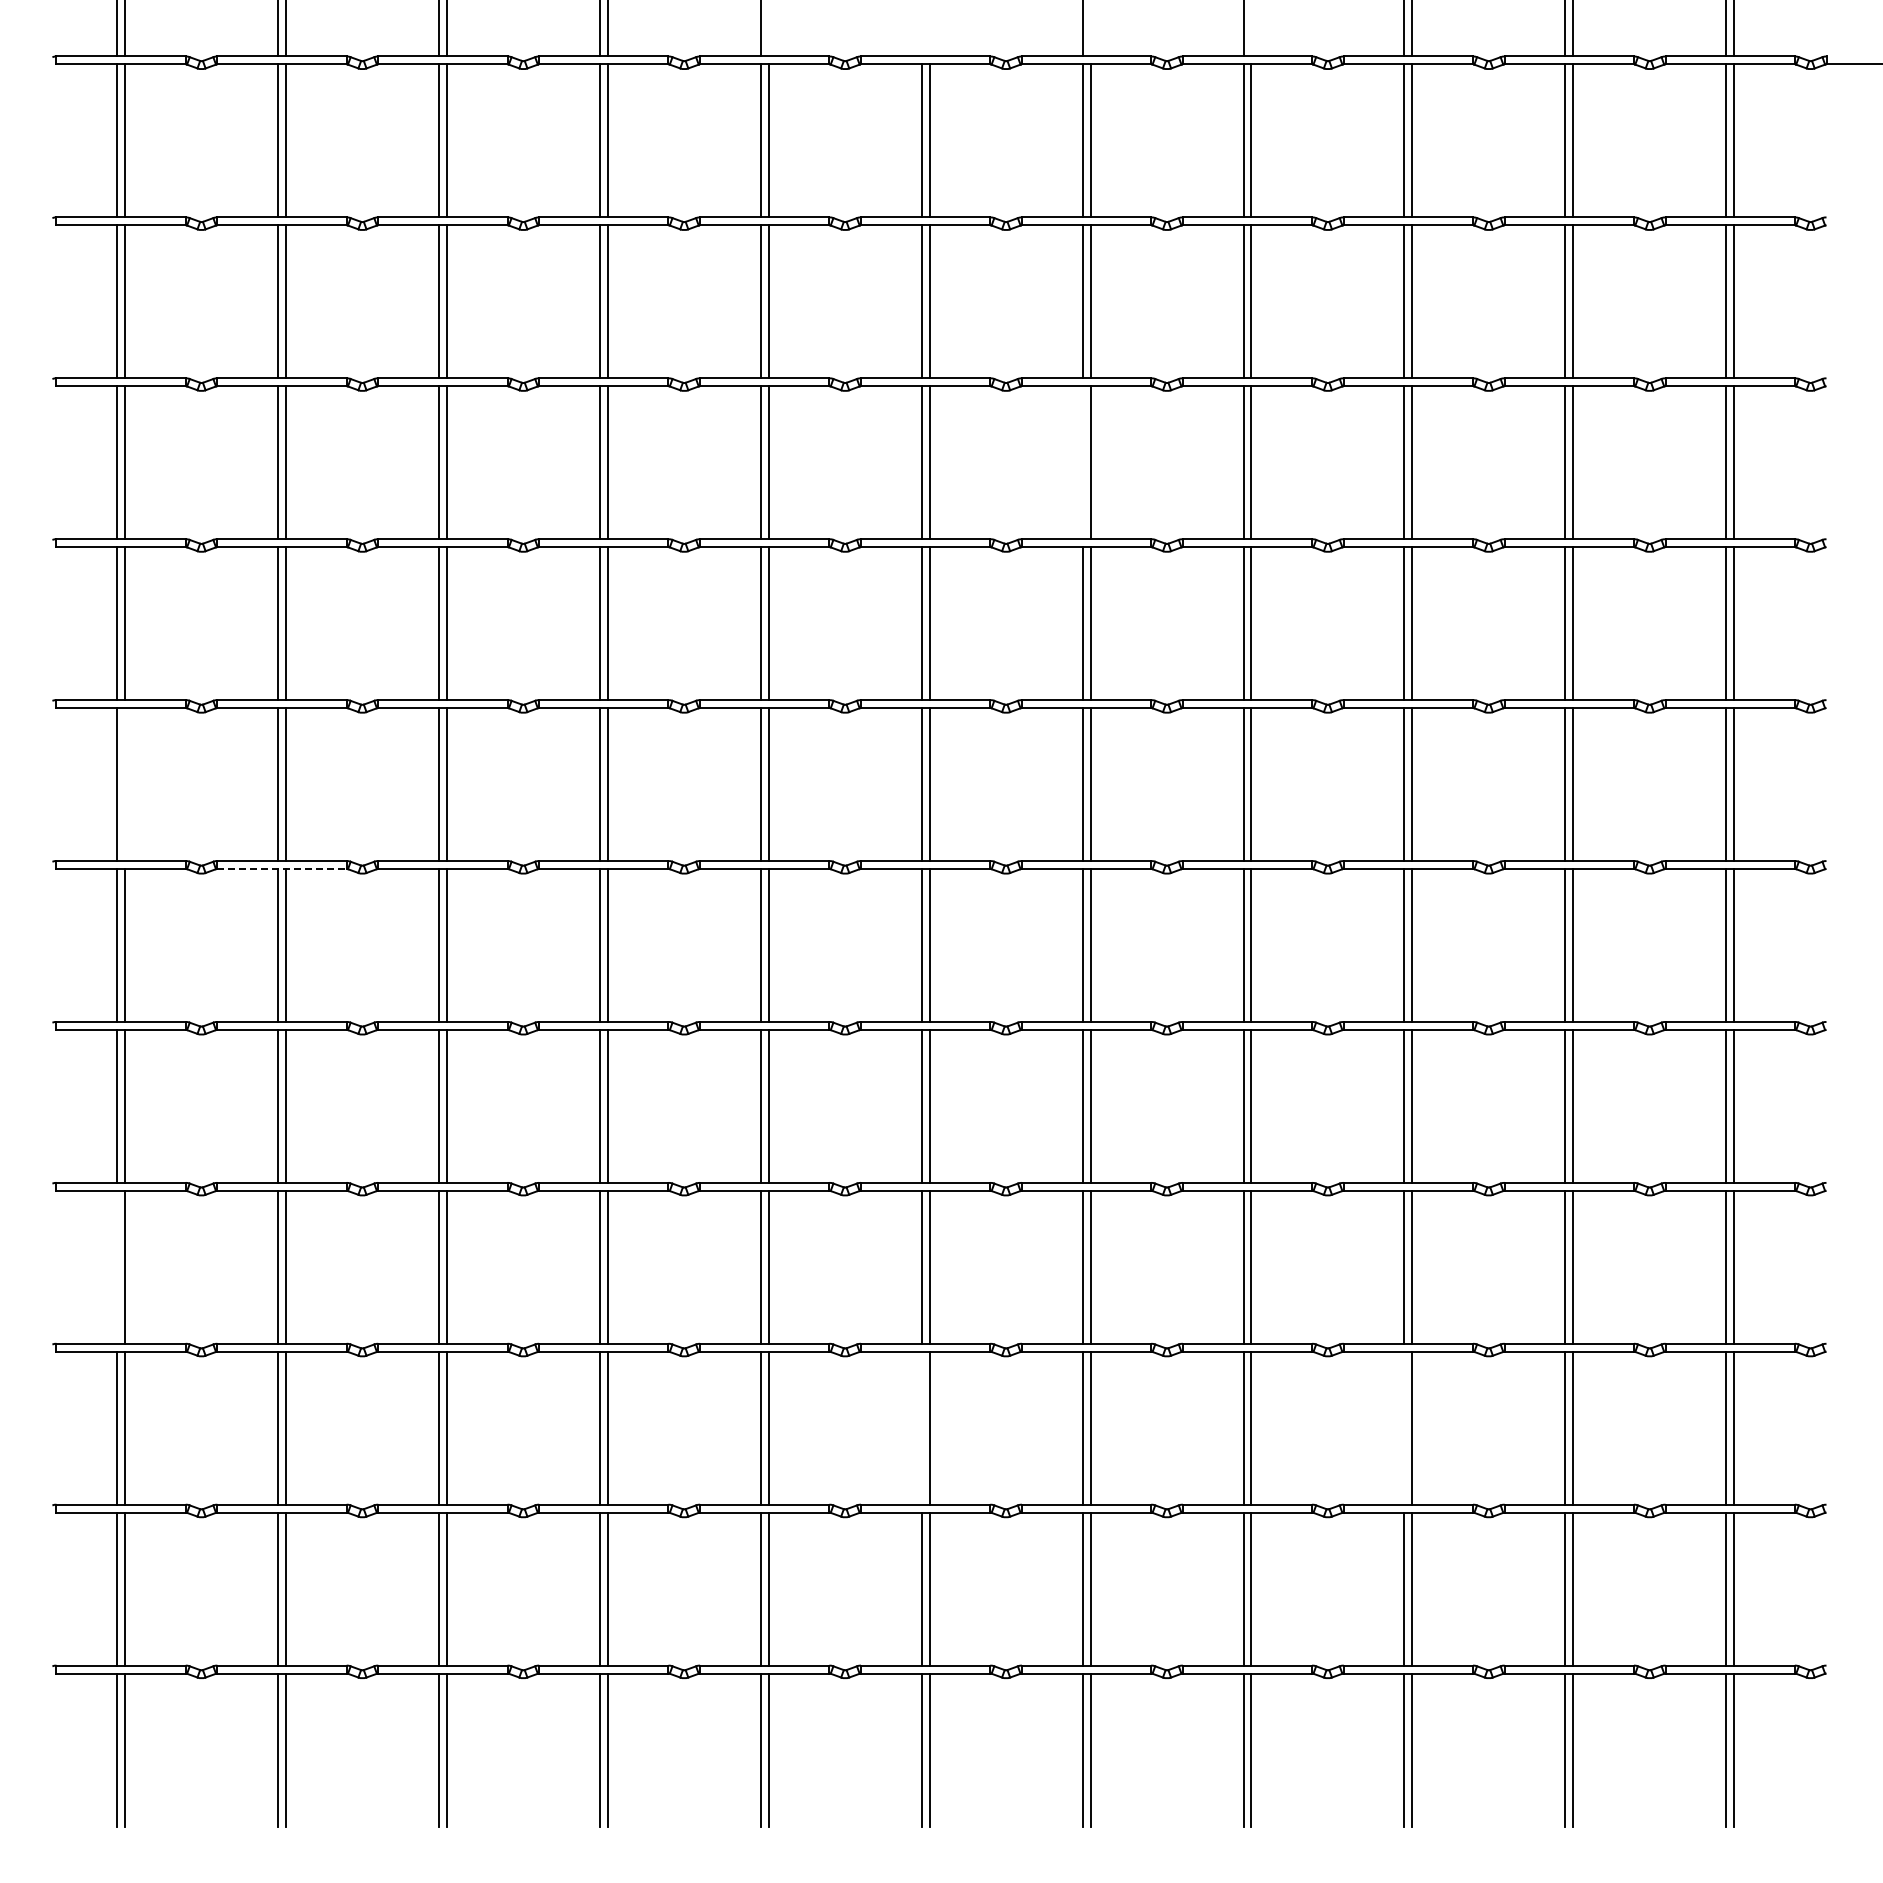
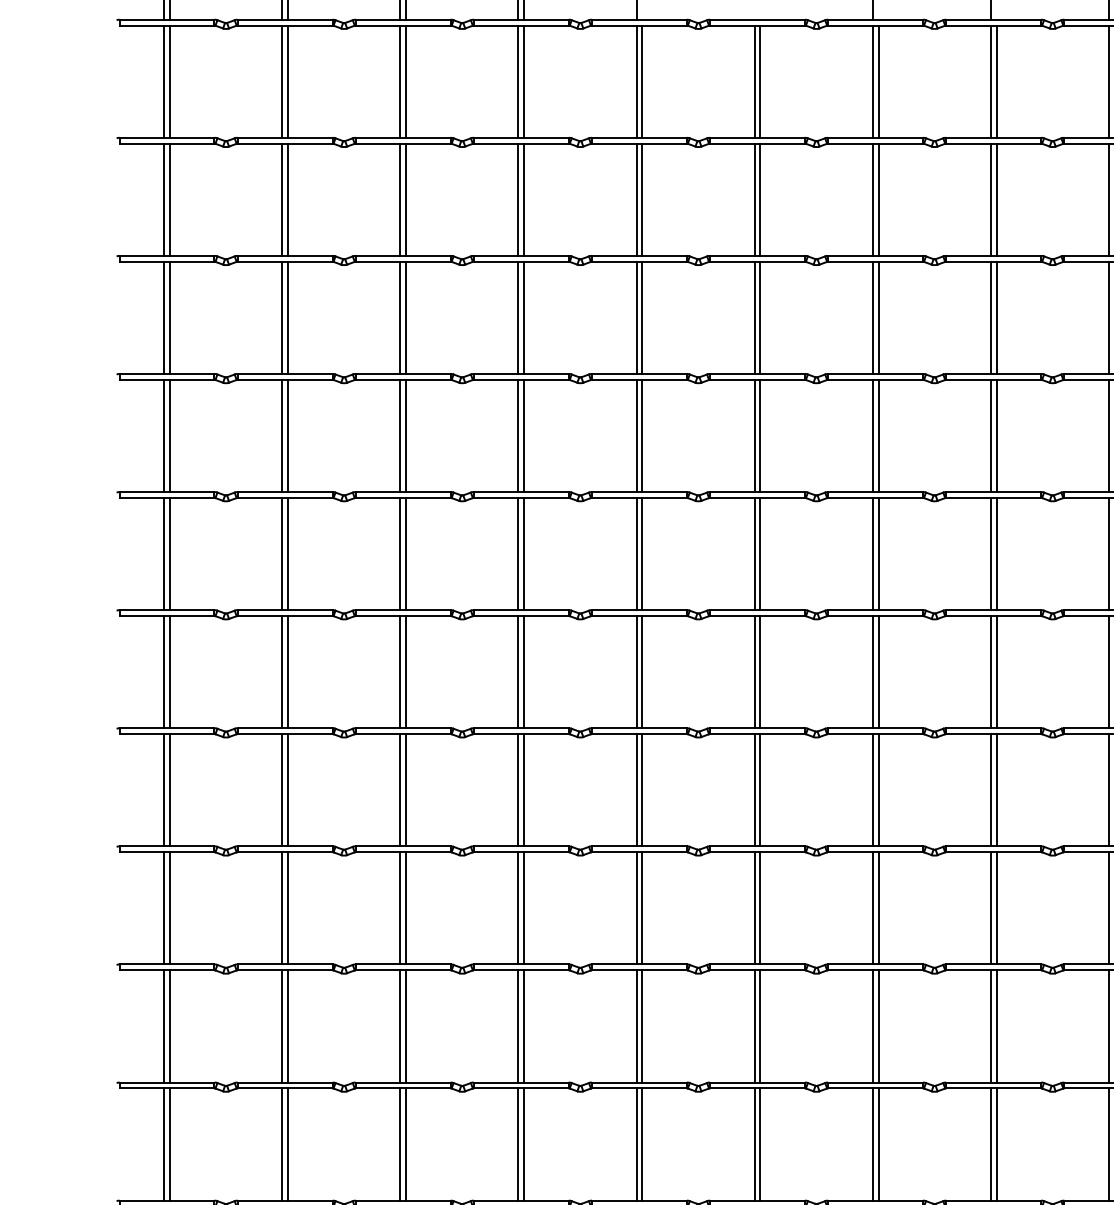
line: (1082, 462) -> (872, 317), added
line: (125, 784) -> (170, 553), added
line: (282, 868) -> (285, 615), dashed -> solid
line: (117, 1266) -> (164, 907), added
line: (921, 1427) -> (754, 1025), added
line: (1404, 1427) -> (1108, 1025), added

